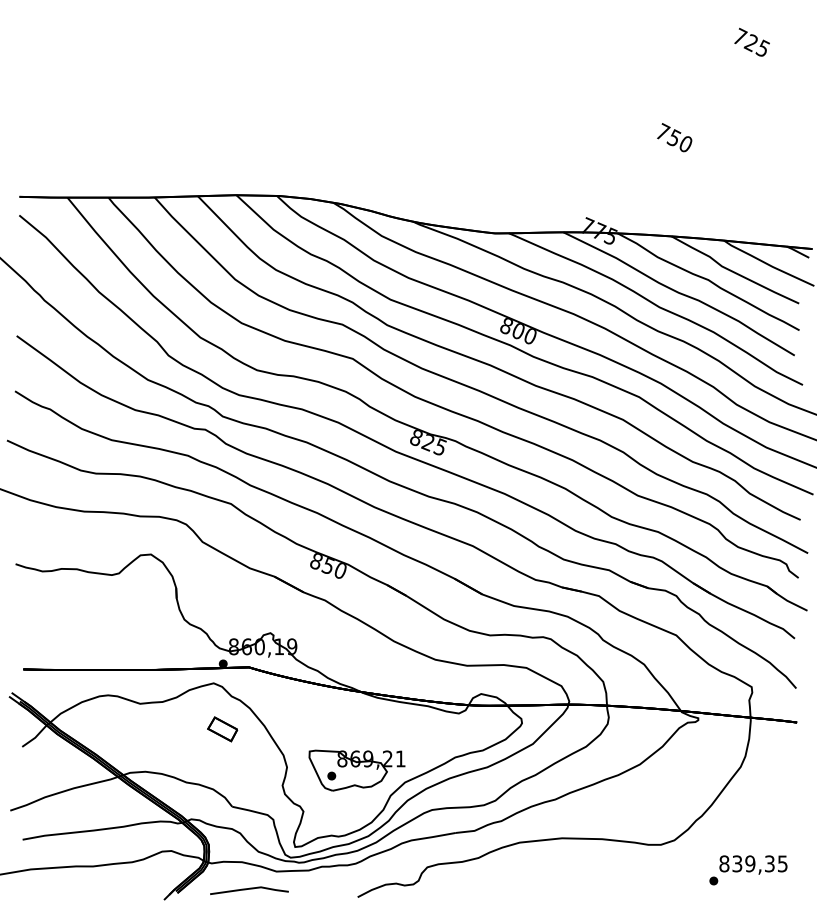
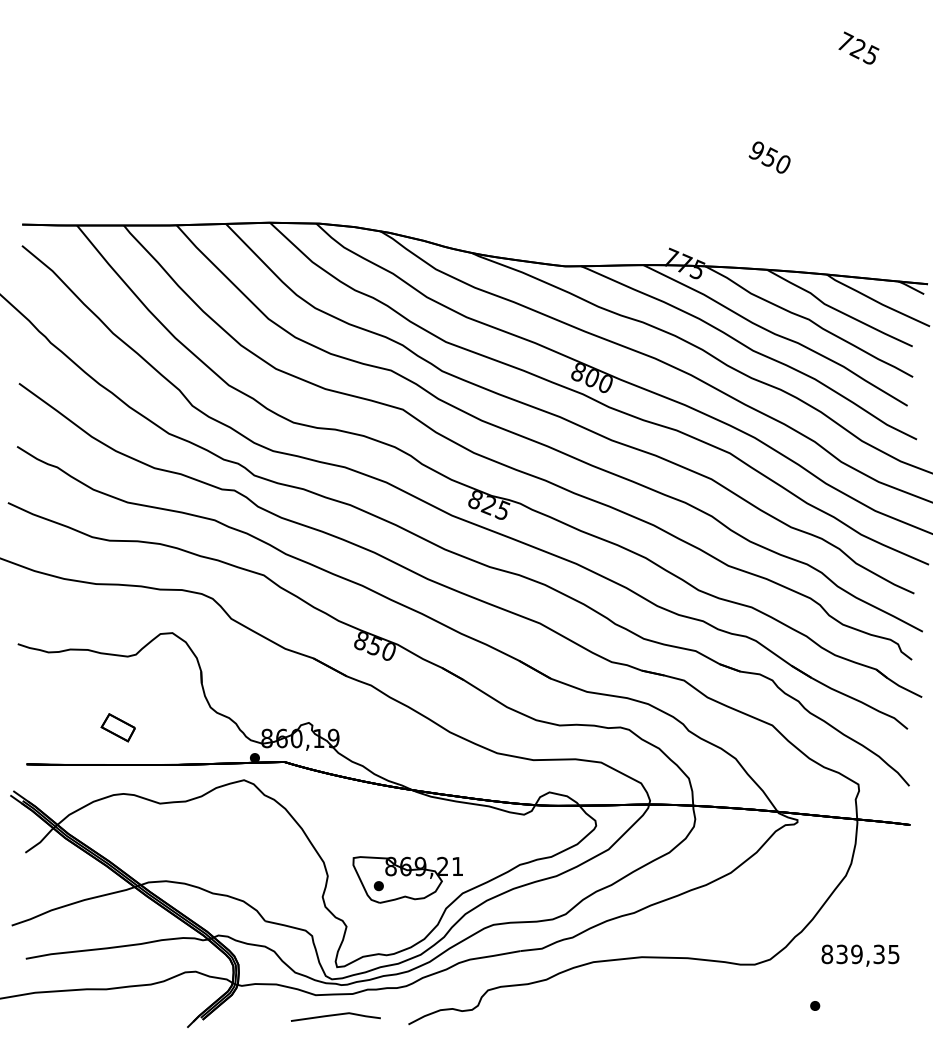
text: (662, 131) -> (756, 149), 750 -> 950
part: (221, 729) -> (117, 727), moved
text: (753, 864) -> (860, 955), moved
line: (249, 889) -> (335, 1015), moved

